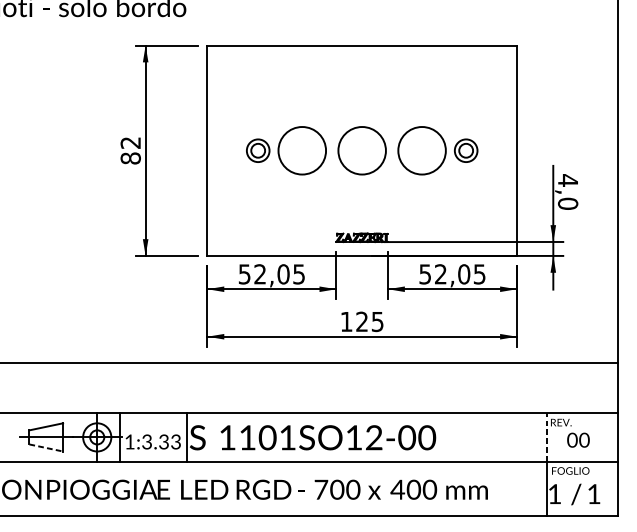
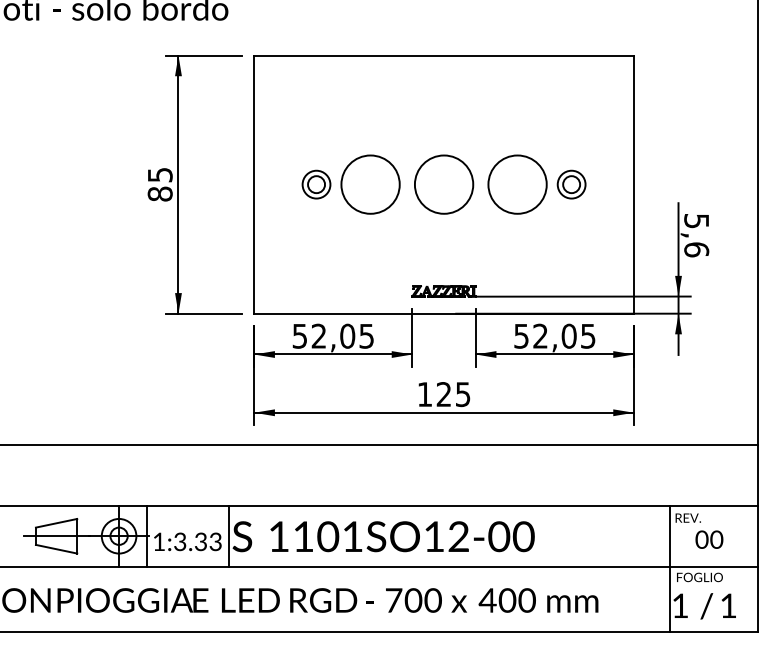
text: (130, 143) -> (159, 175), 82 -> 85
text: (567, 192) -> (696, 235), 4,0 -> 5,6
line: (546, 436) -> (670, 535), dashed -> solid
line: (47, 448) -> (57, 549), dashed -> solid

